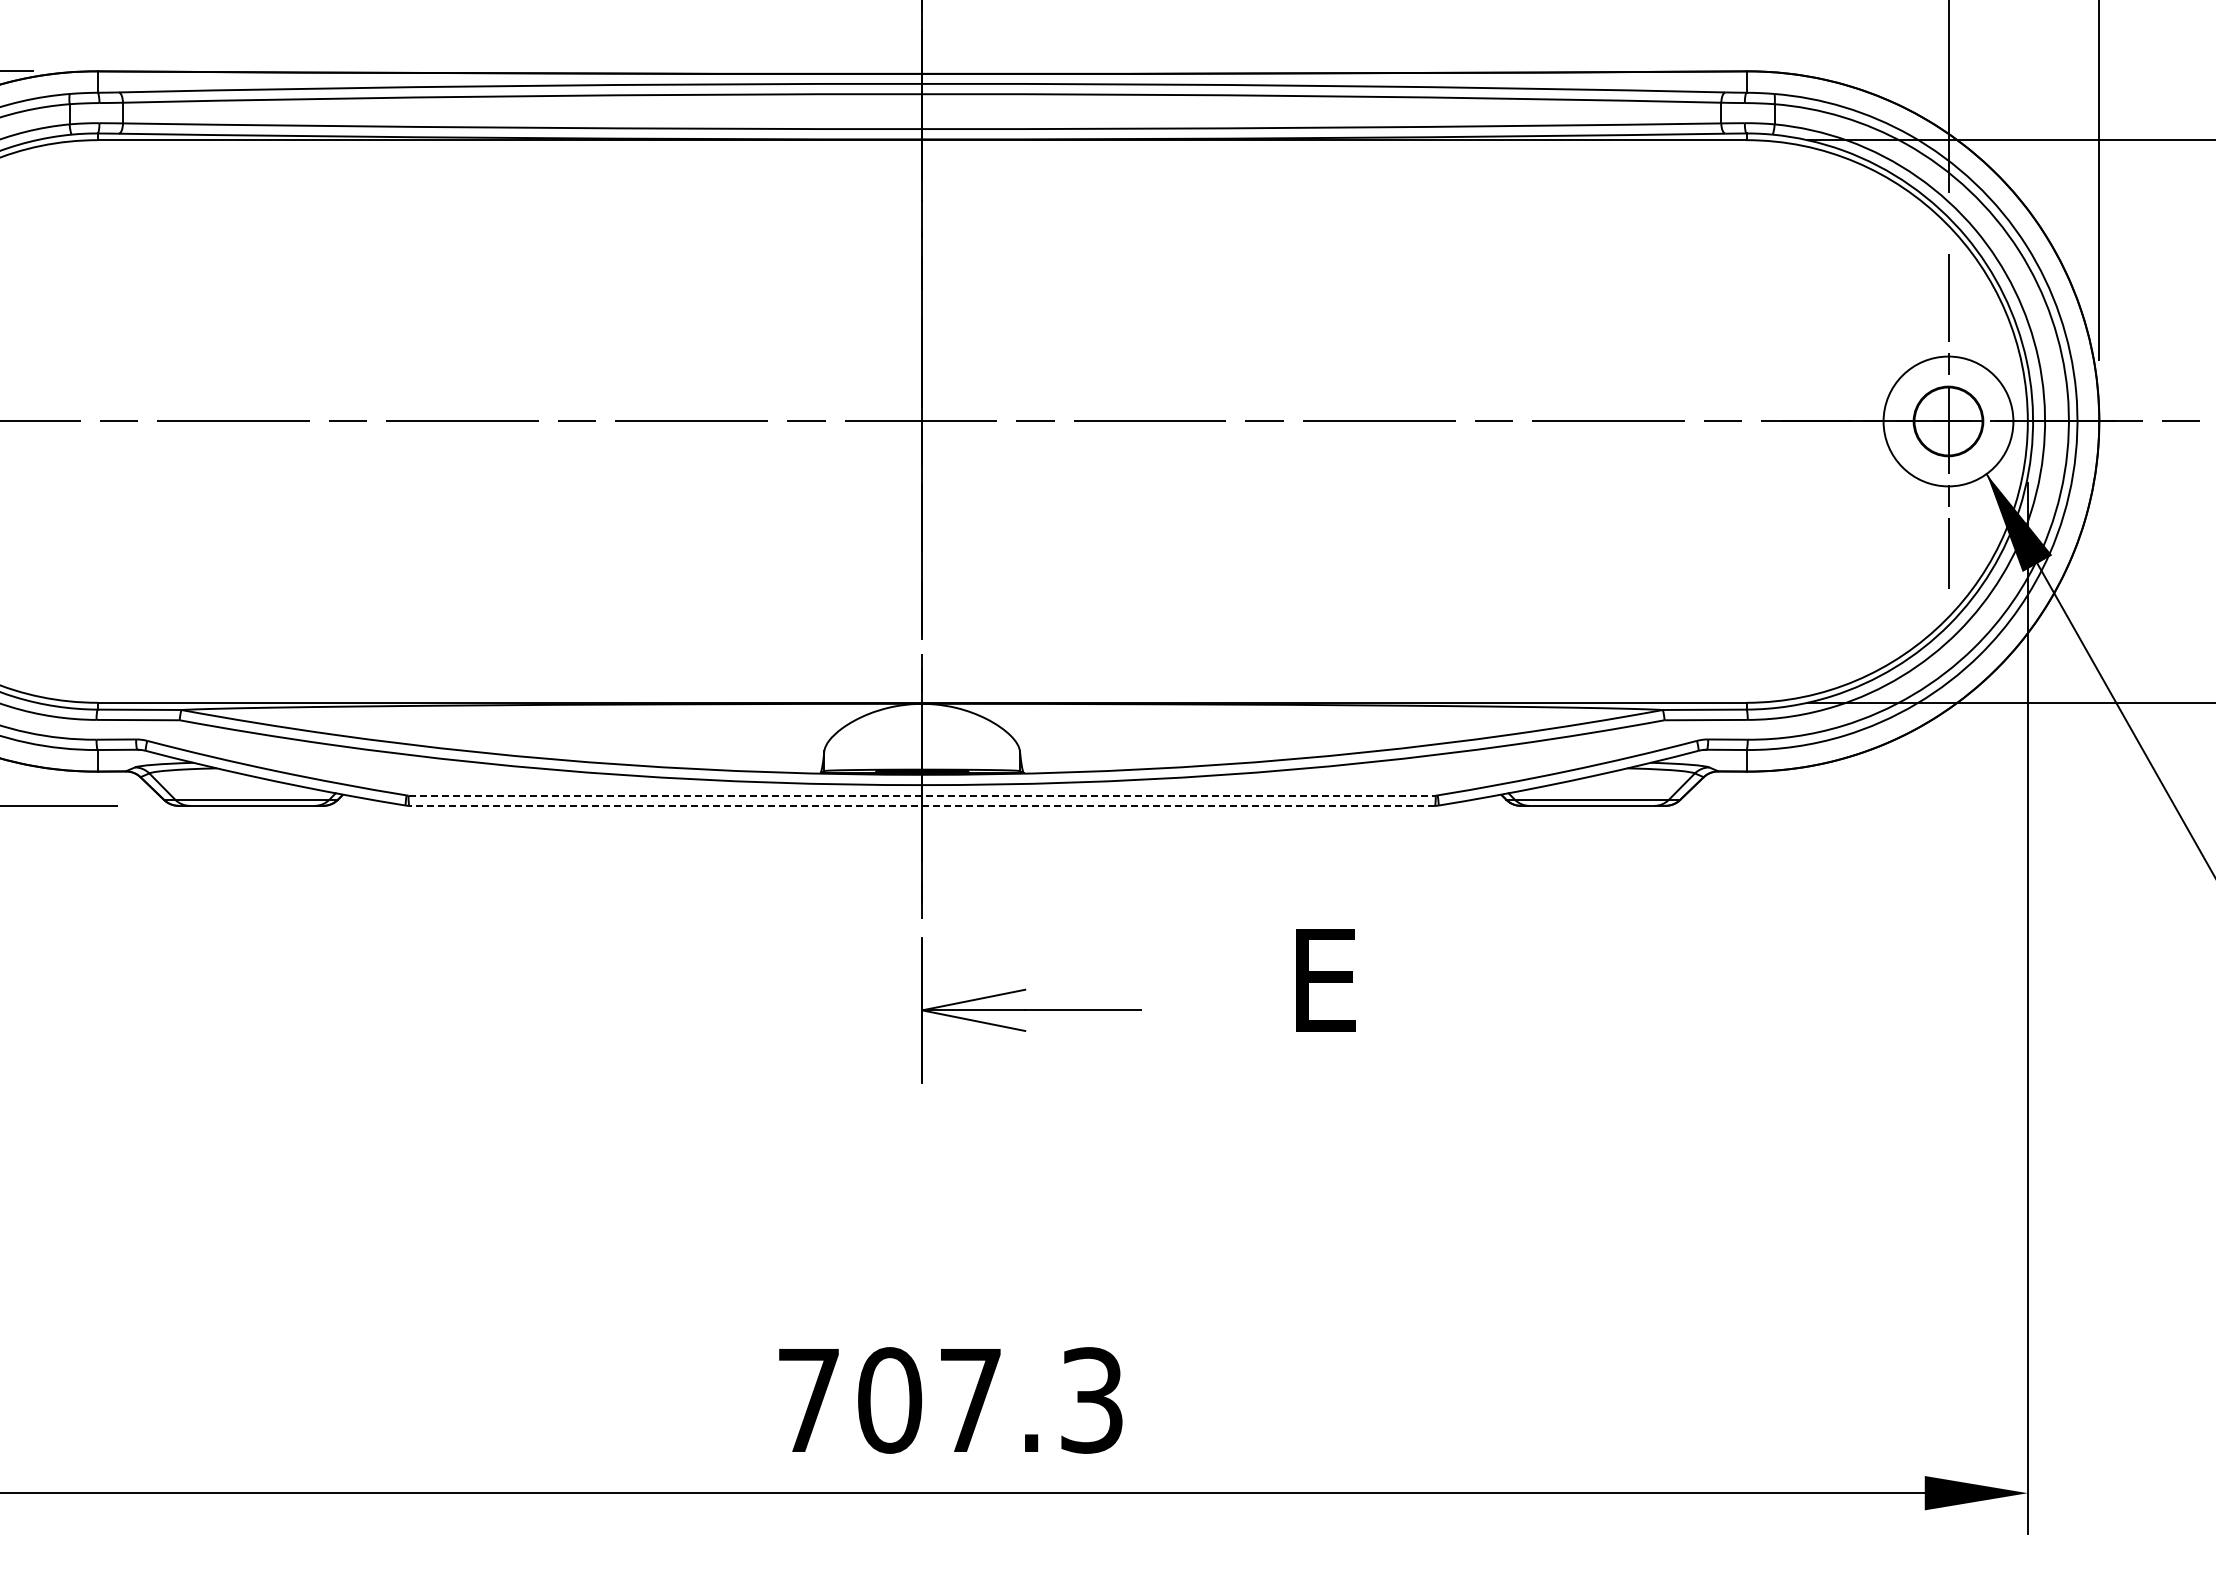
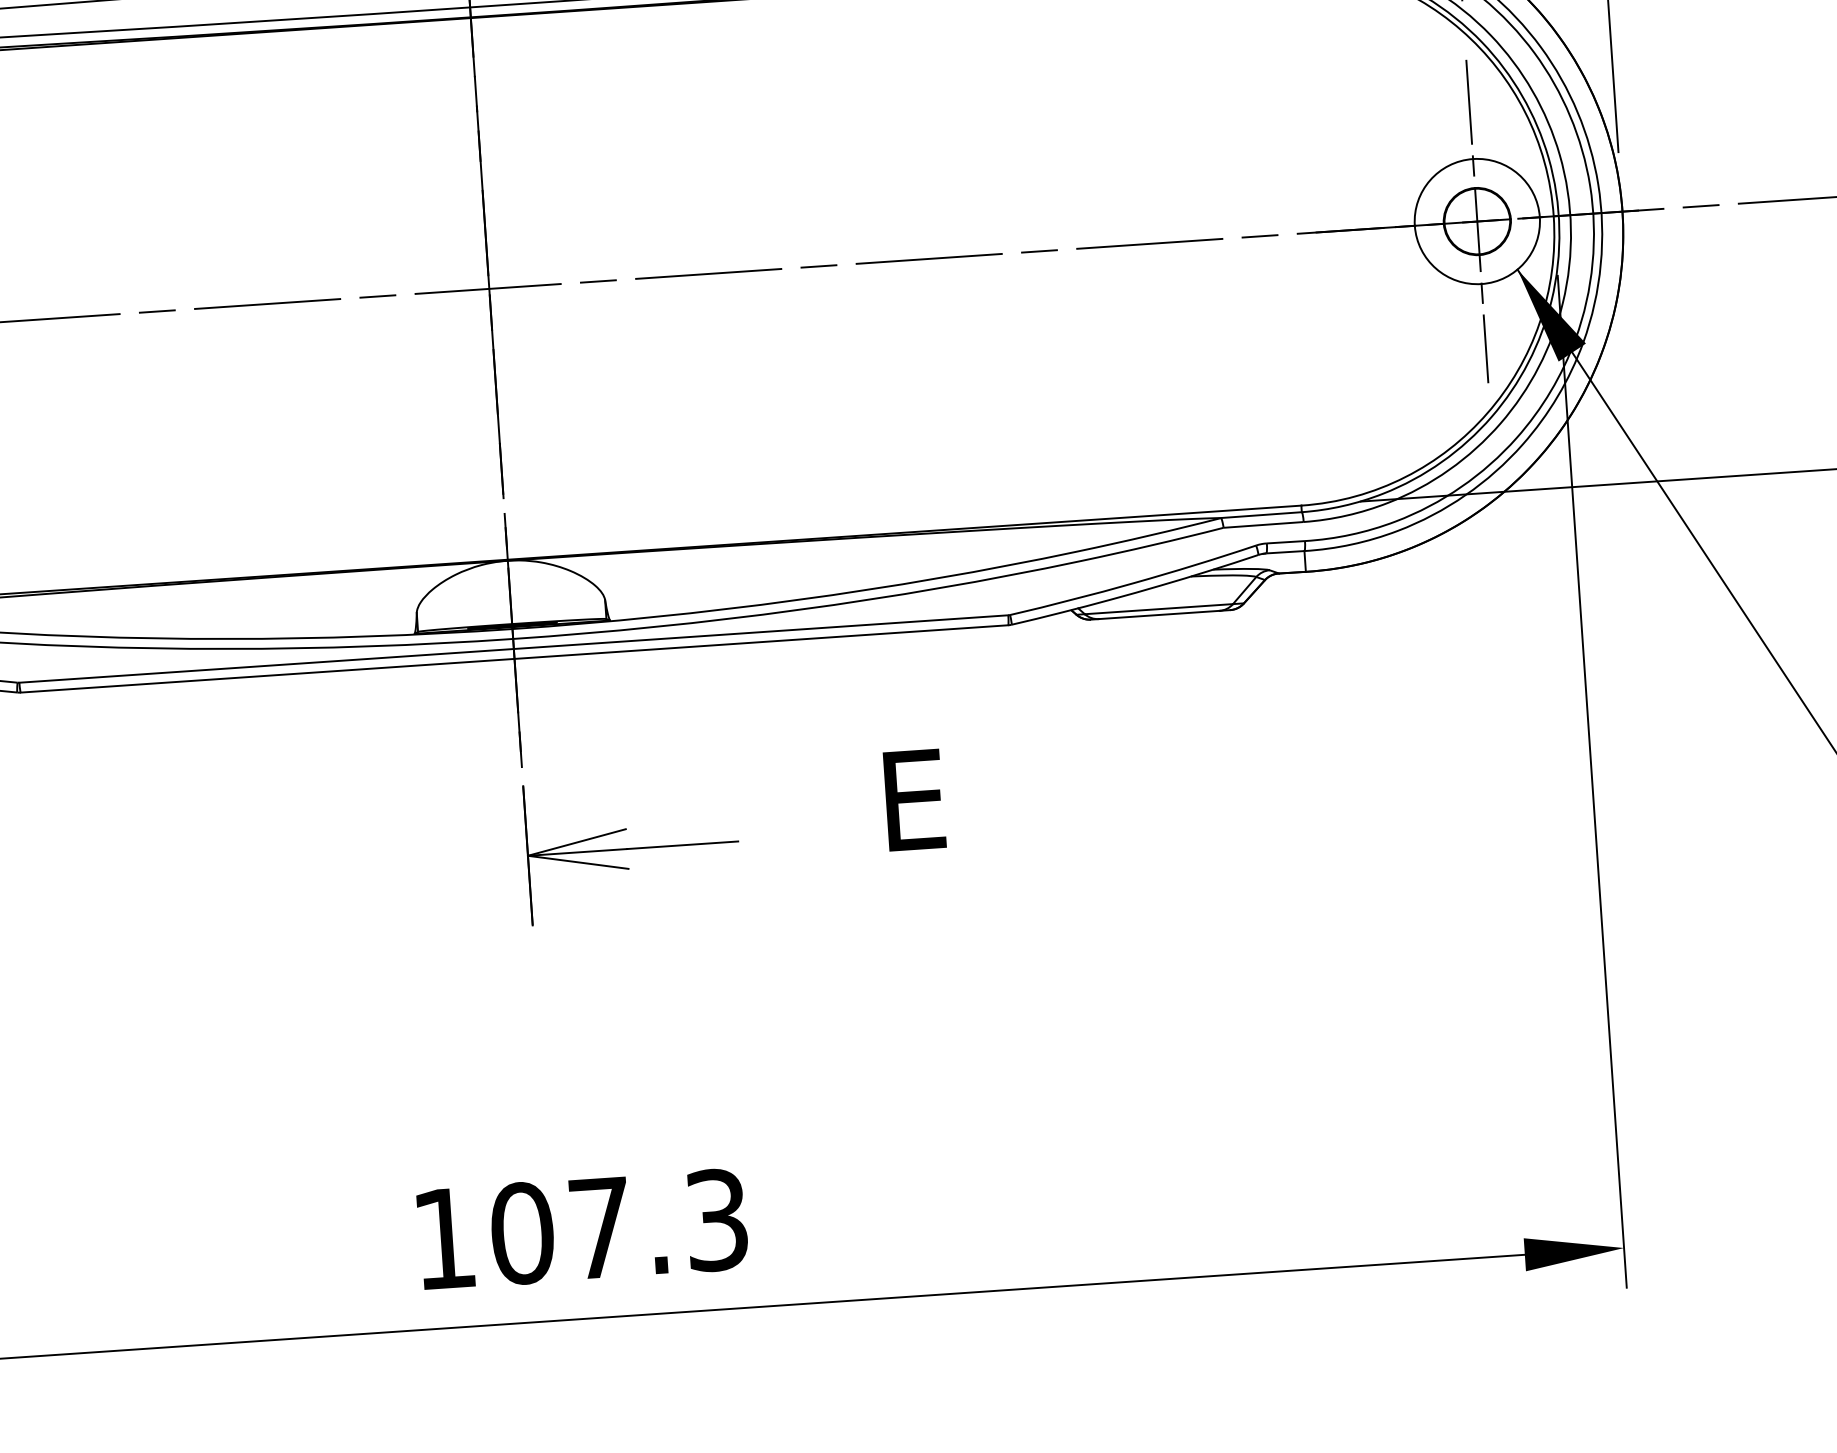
line: (922, 795) -> (514, 648), dashed -> solid
line: (922, 805) -> (514, 658), dashed -> solid
text: (808, 1400) -> (444, 1238), 707.3 -> 107.3

